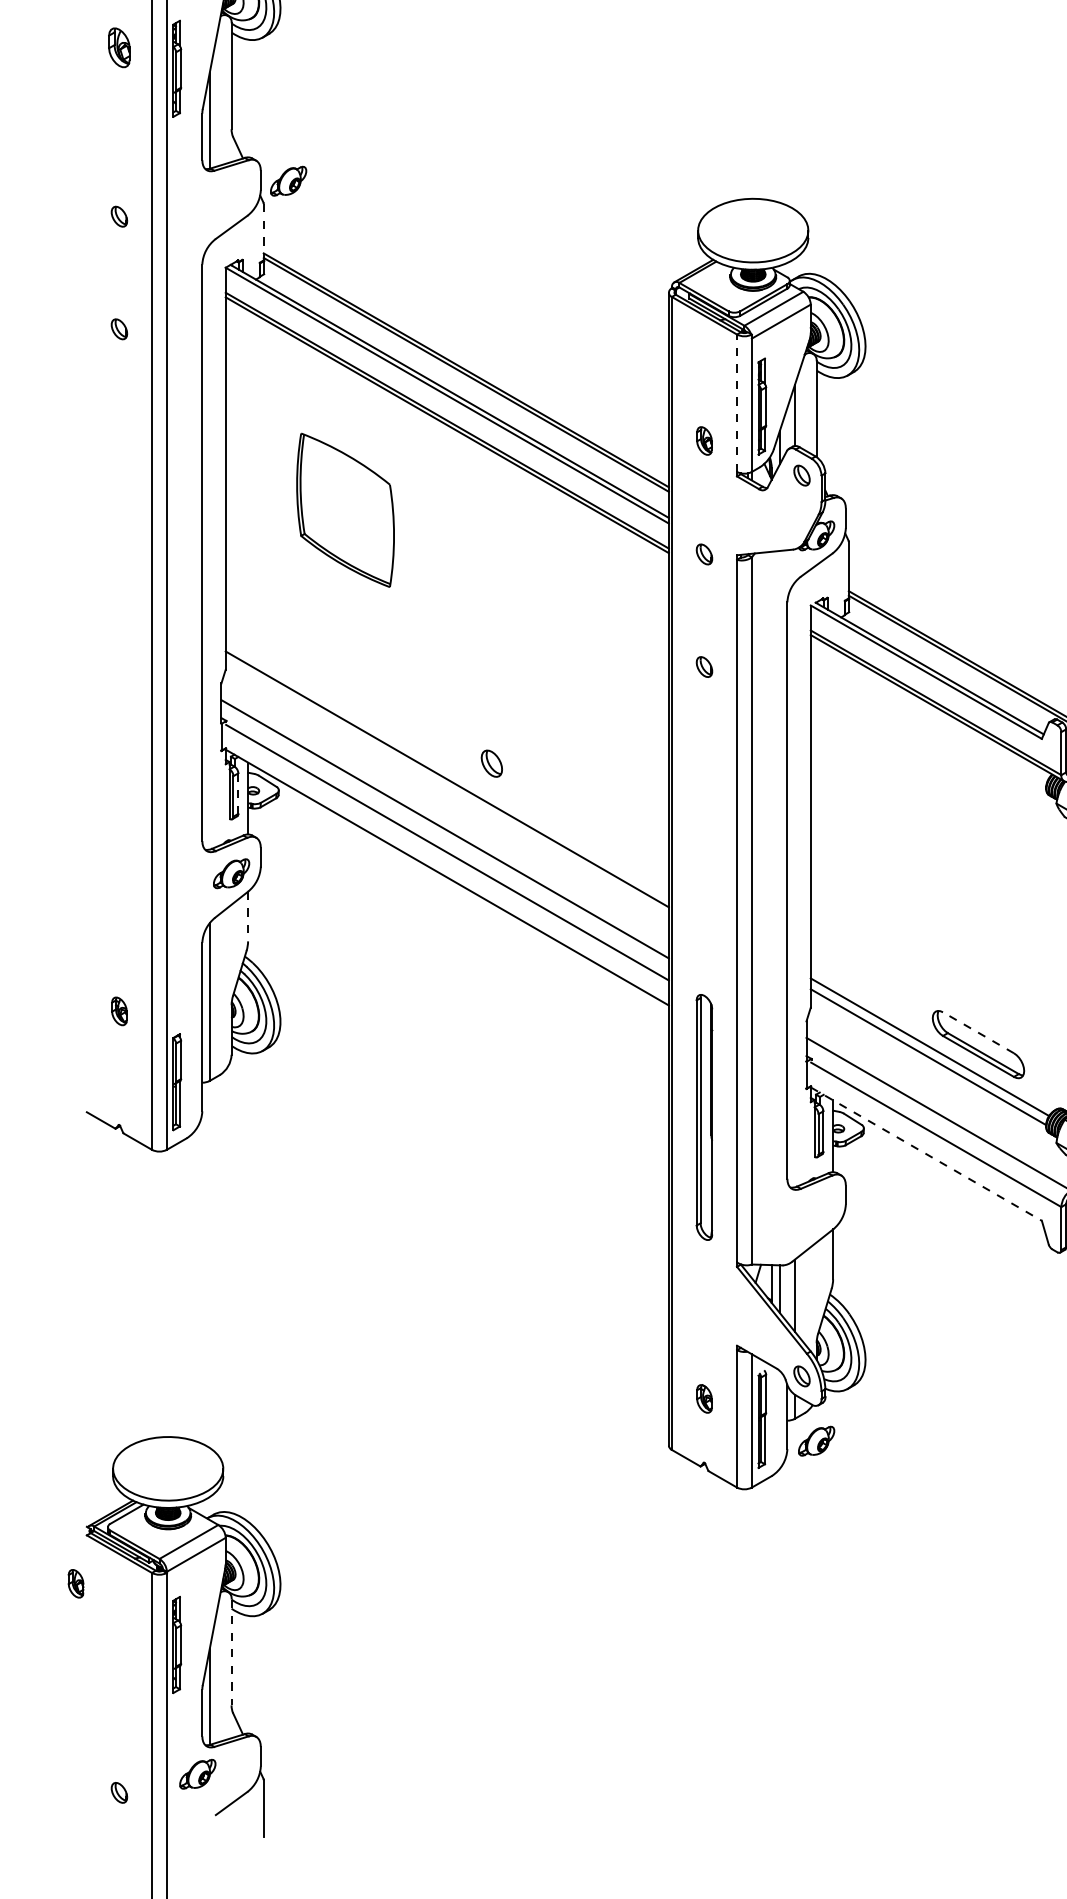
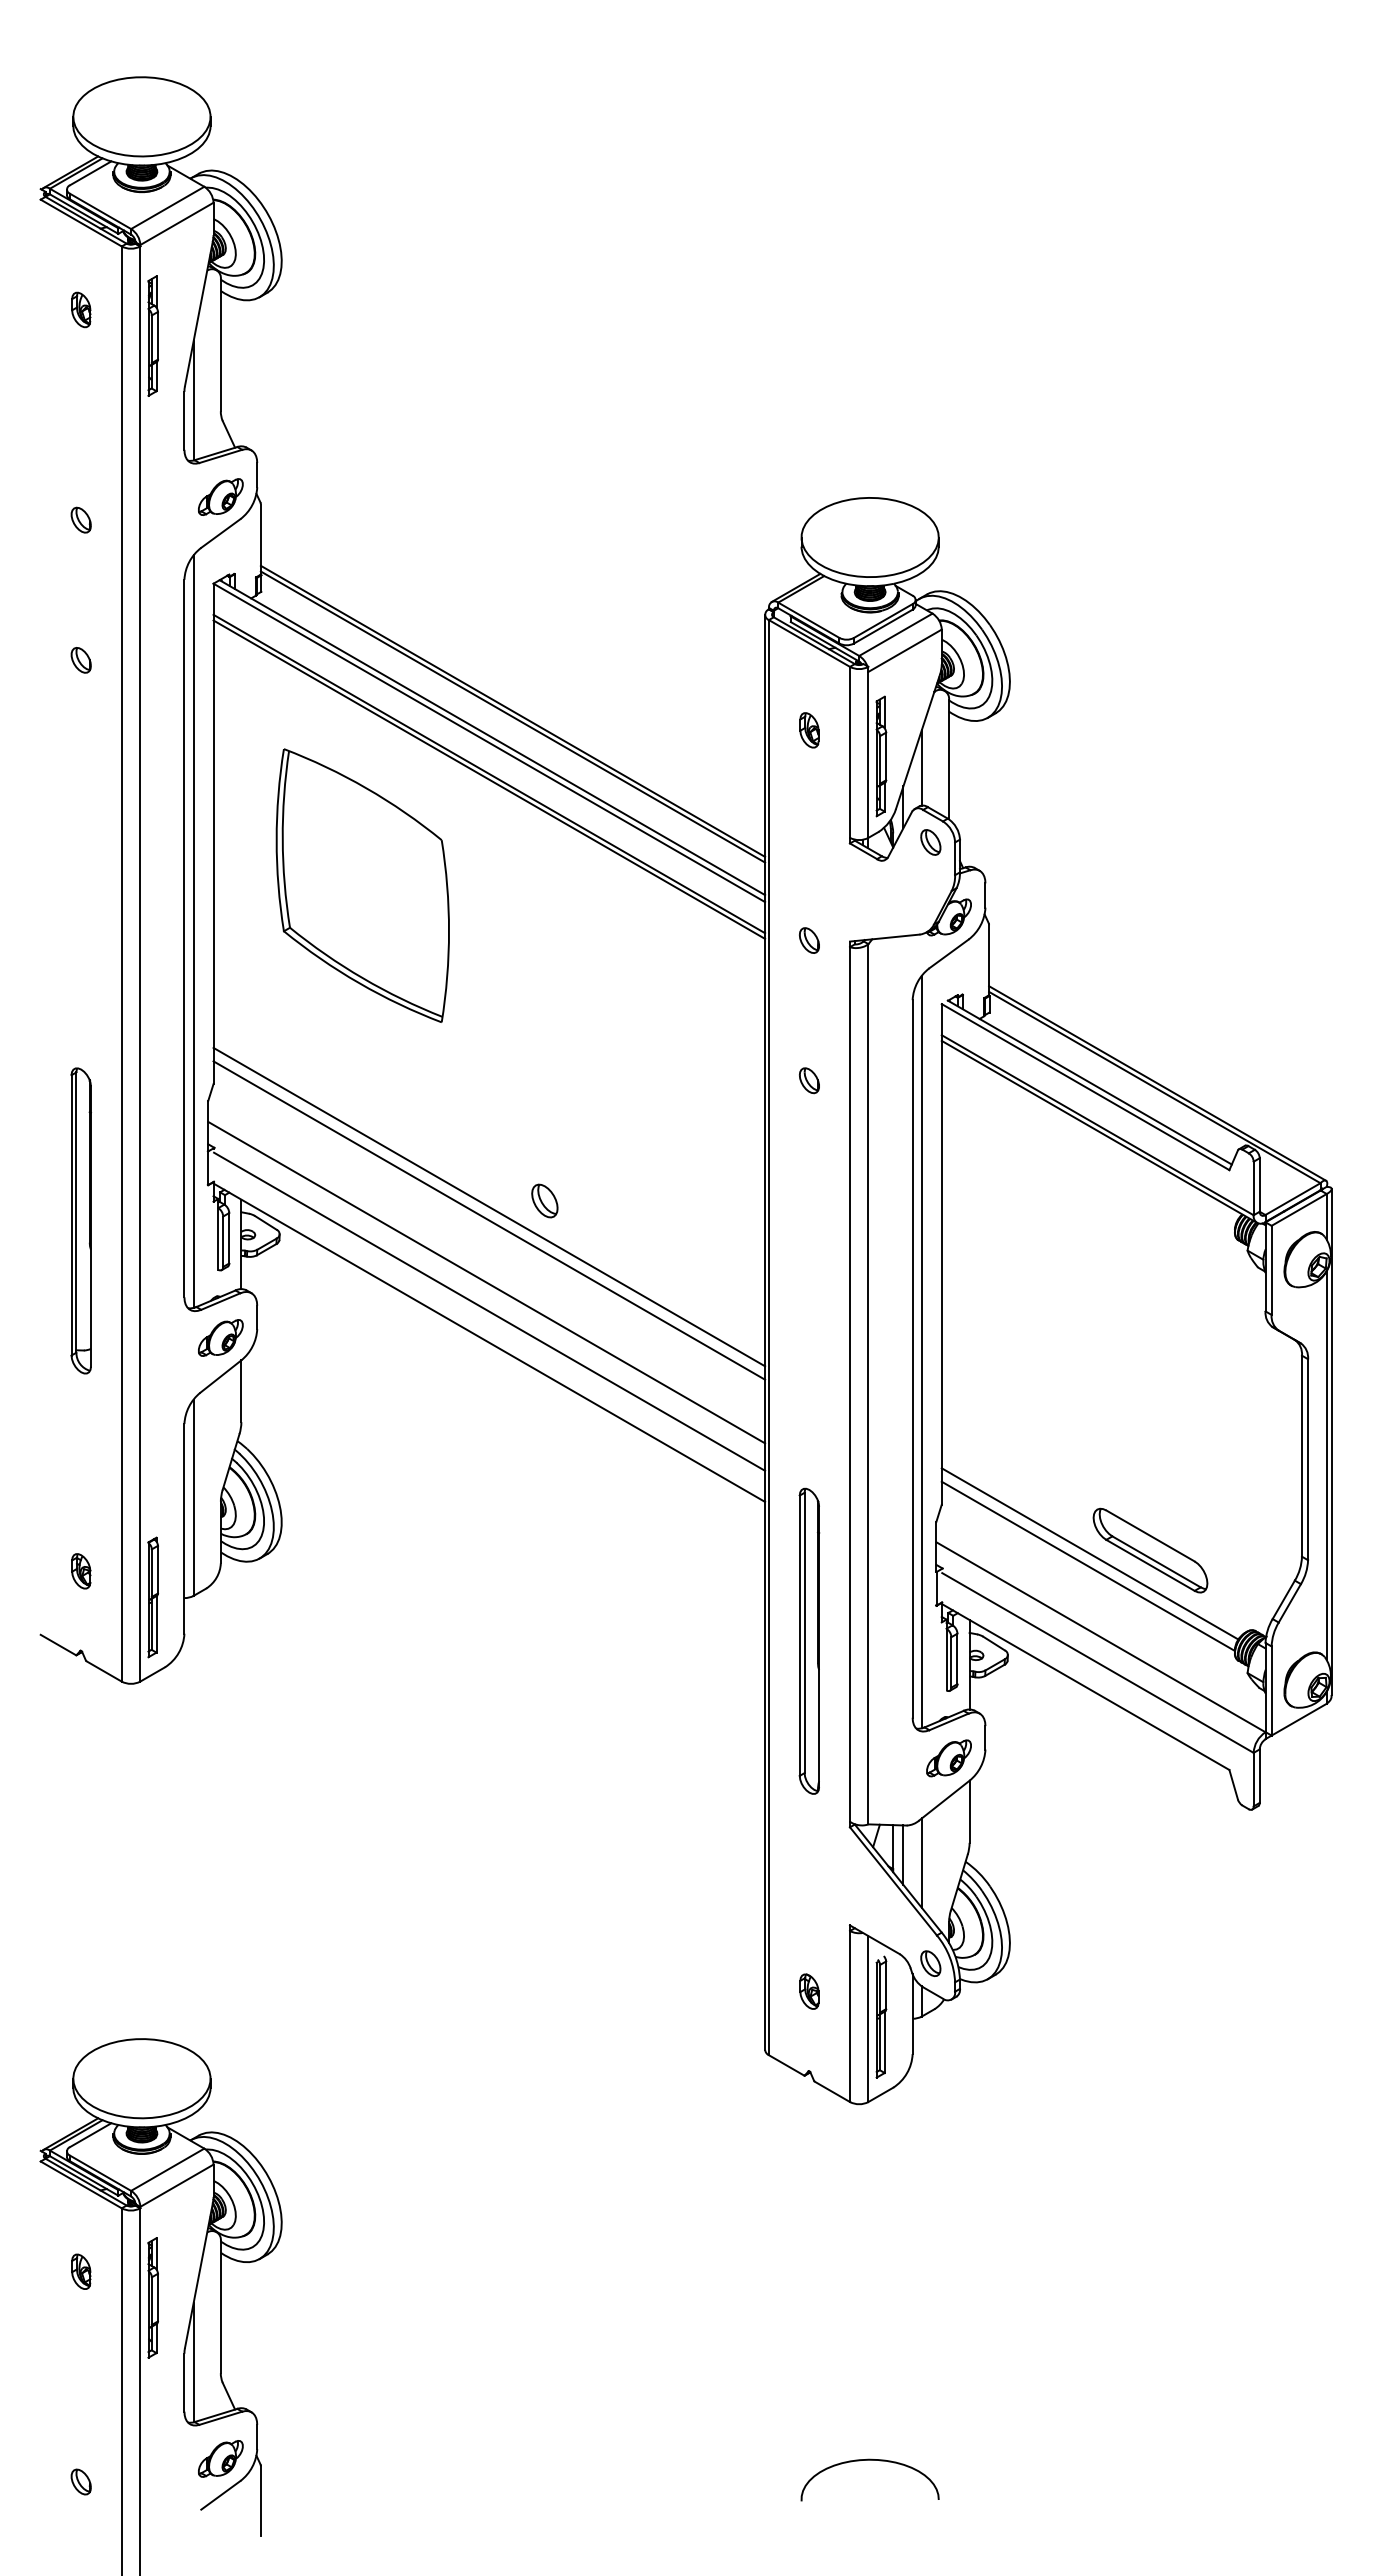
part: (119, 47) -> (81, 309), size x0.71
part: (288, 180) -> (220, 496), moved
line: (263, 233) -> (260, 540), dashed -> solid
line: (737, 402) -> (850, 751), dashed -> solid
part: (704, 441) -> (809, 730), moved
part: (345, 510) -> (362, 885), size x1.43
line: (209, 547) -> (193, 931), added
line: (447, 768) -> (489, 1206), added
part: (118, 779) -> (80, 1220), added
line: (238, 793) -> (229, 1238), dashed -> solid
line: (794, 884) -> (921, 1351), added
line: (248, 916) -> (241, 1391), dashed -> solid
part: (119, 1011) -> (81, 1571), moved
line: (978, 1032) -> (1150, 1535), dashed -> solid
line: (927, 1154) -> (1086, 1687), dashed -> solid
part: (816, 1441) -> (948, 1758), moved
part: (76, 1583) -> (81, 2271), moved
line: (231, 1652) -> (220, 2307), dashed -> solid
part: (197, 1773) -> (220, 2458), moved
curve: (752, 1775) -> (869, 2460), added

